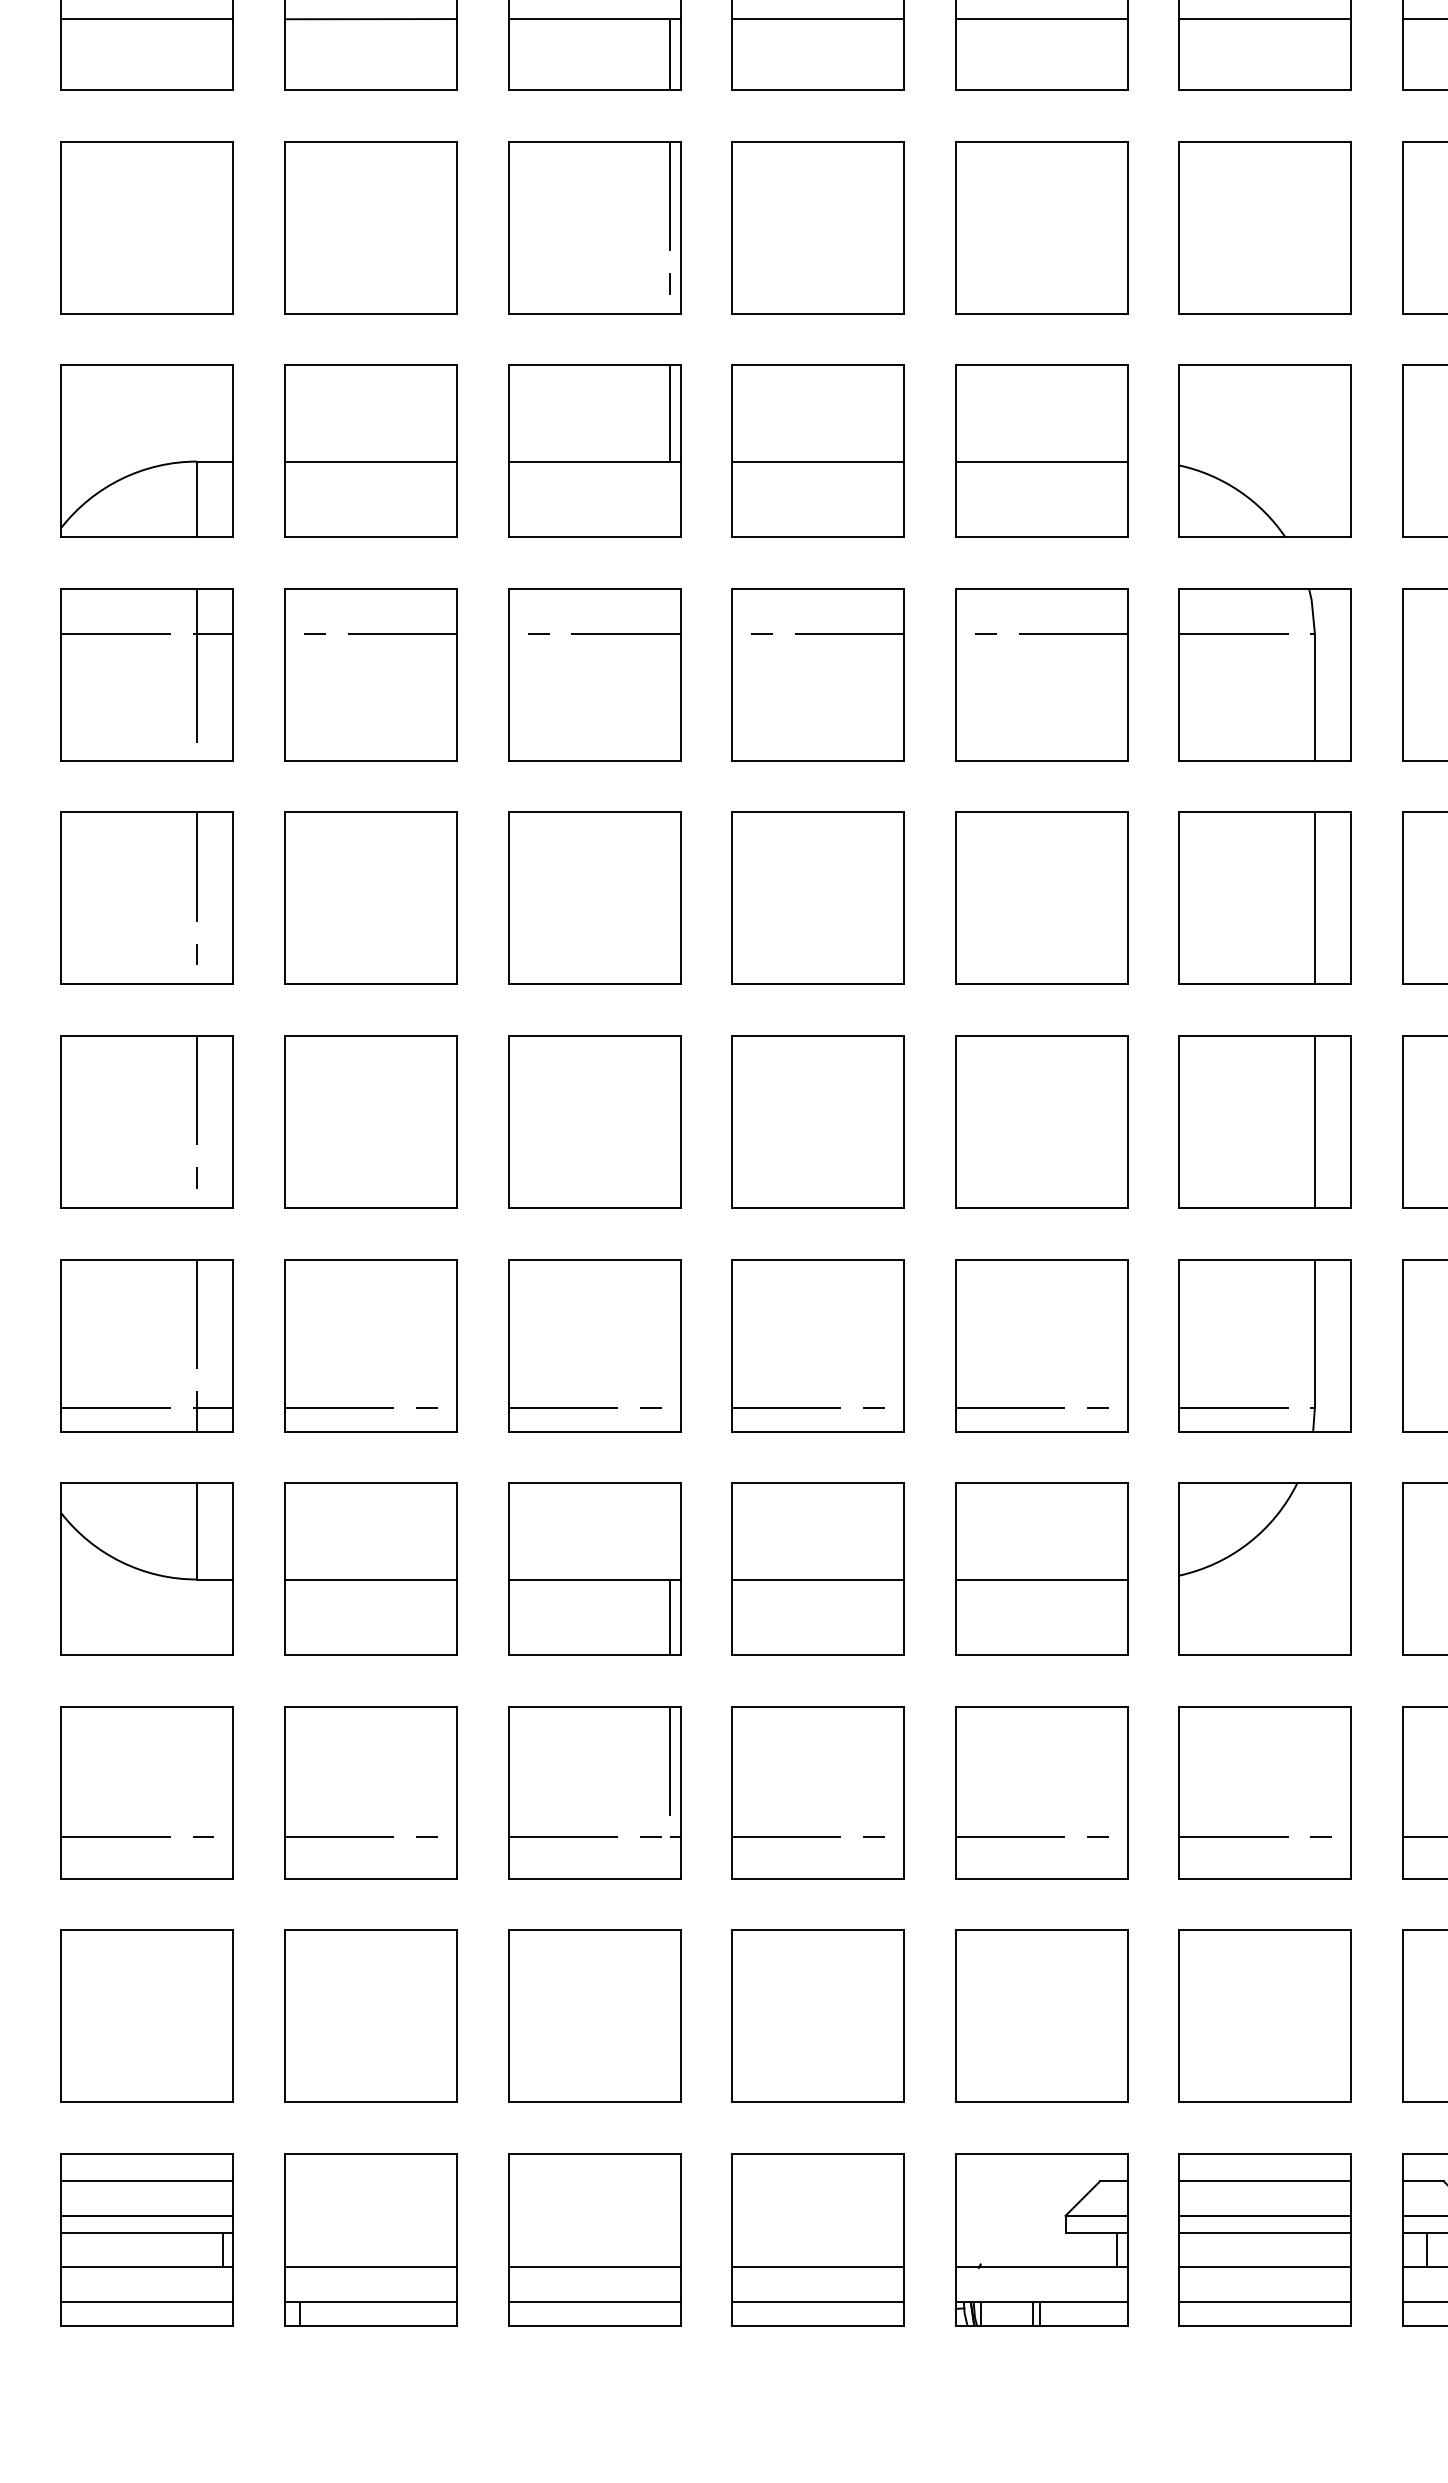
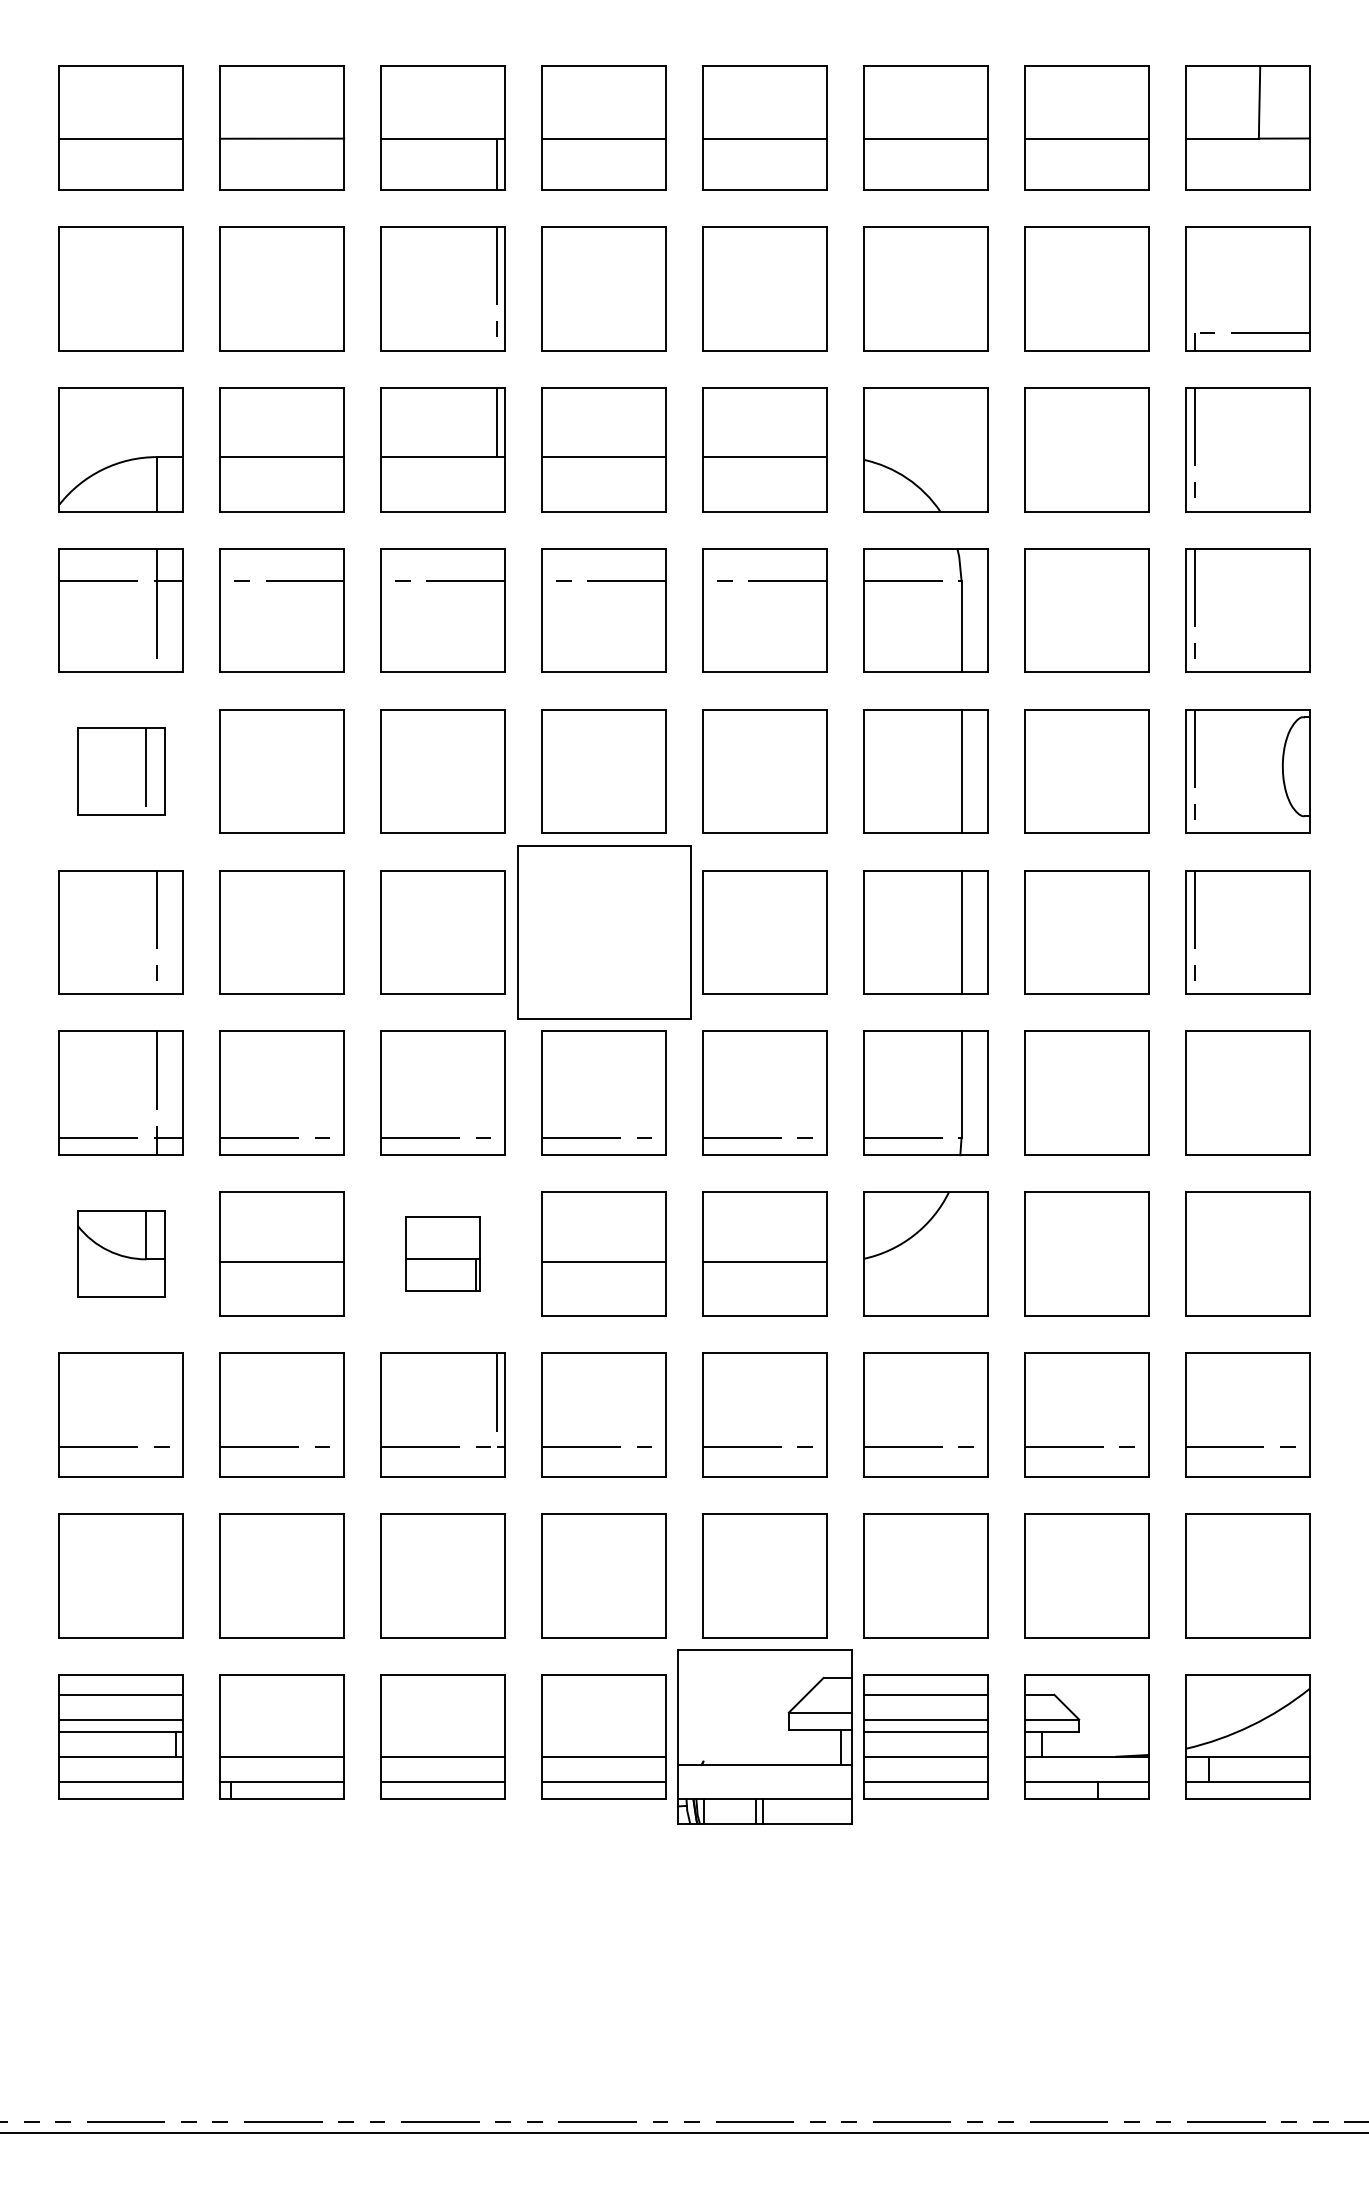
part: (146, 898) -> (120, 771), size x0.7
part: (817, 1122) -> (603, 932), size x1.4
part: (146, 1568) -> (120, 1253), size x0.7
part: (593, 1568) -> (442, 1253), size x0.6
part: (1041, 2239) -> (764, 1736), size x1.4

